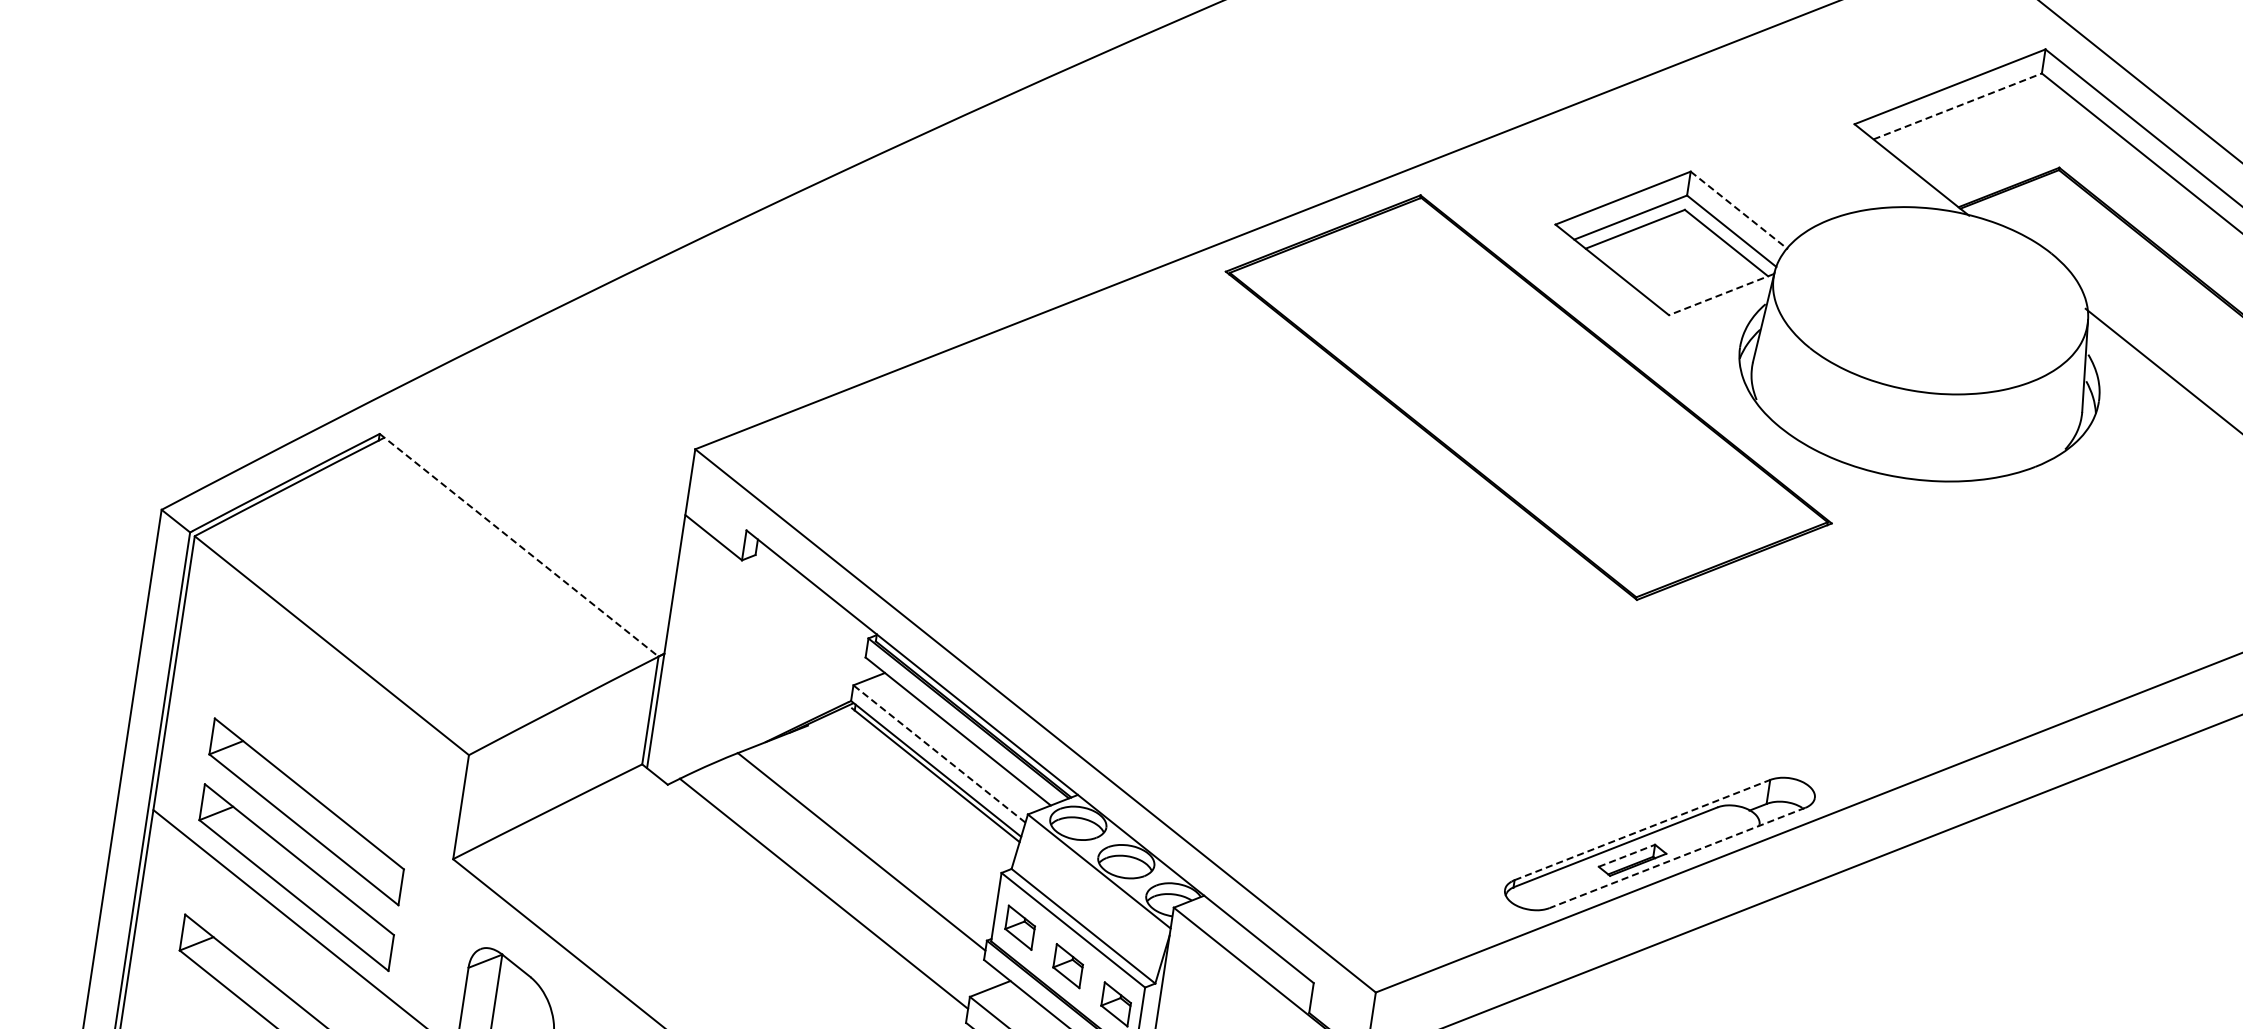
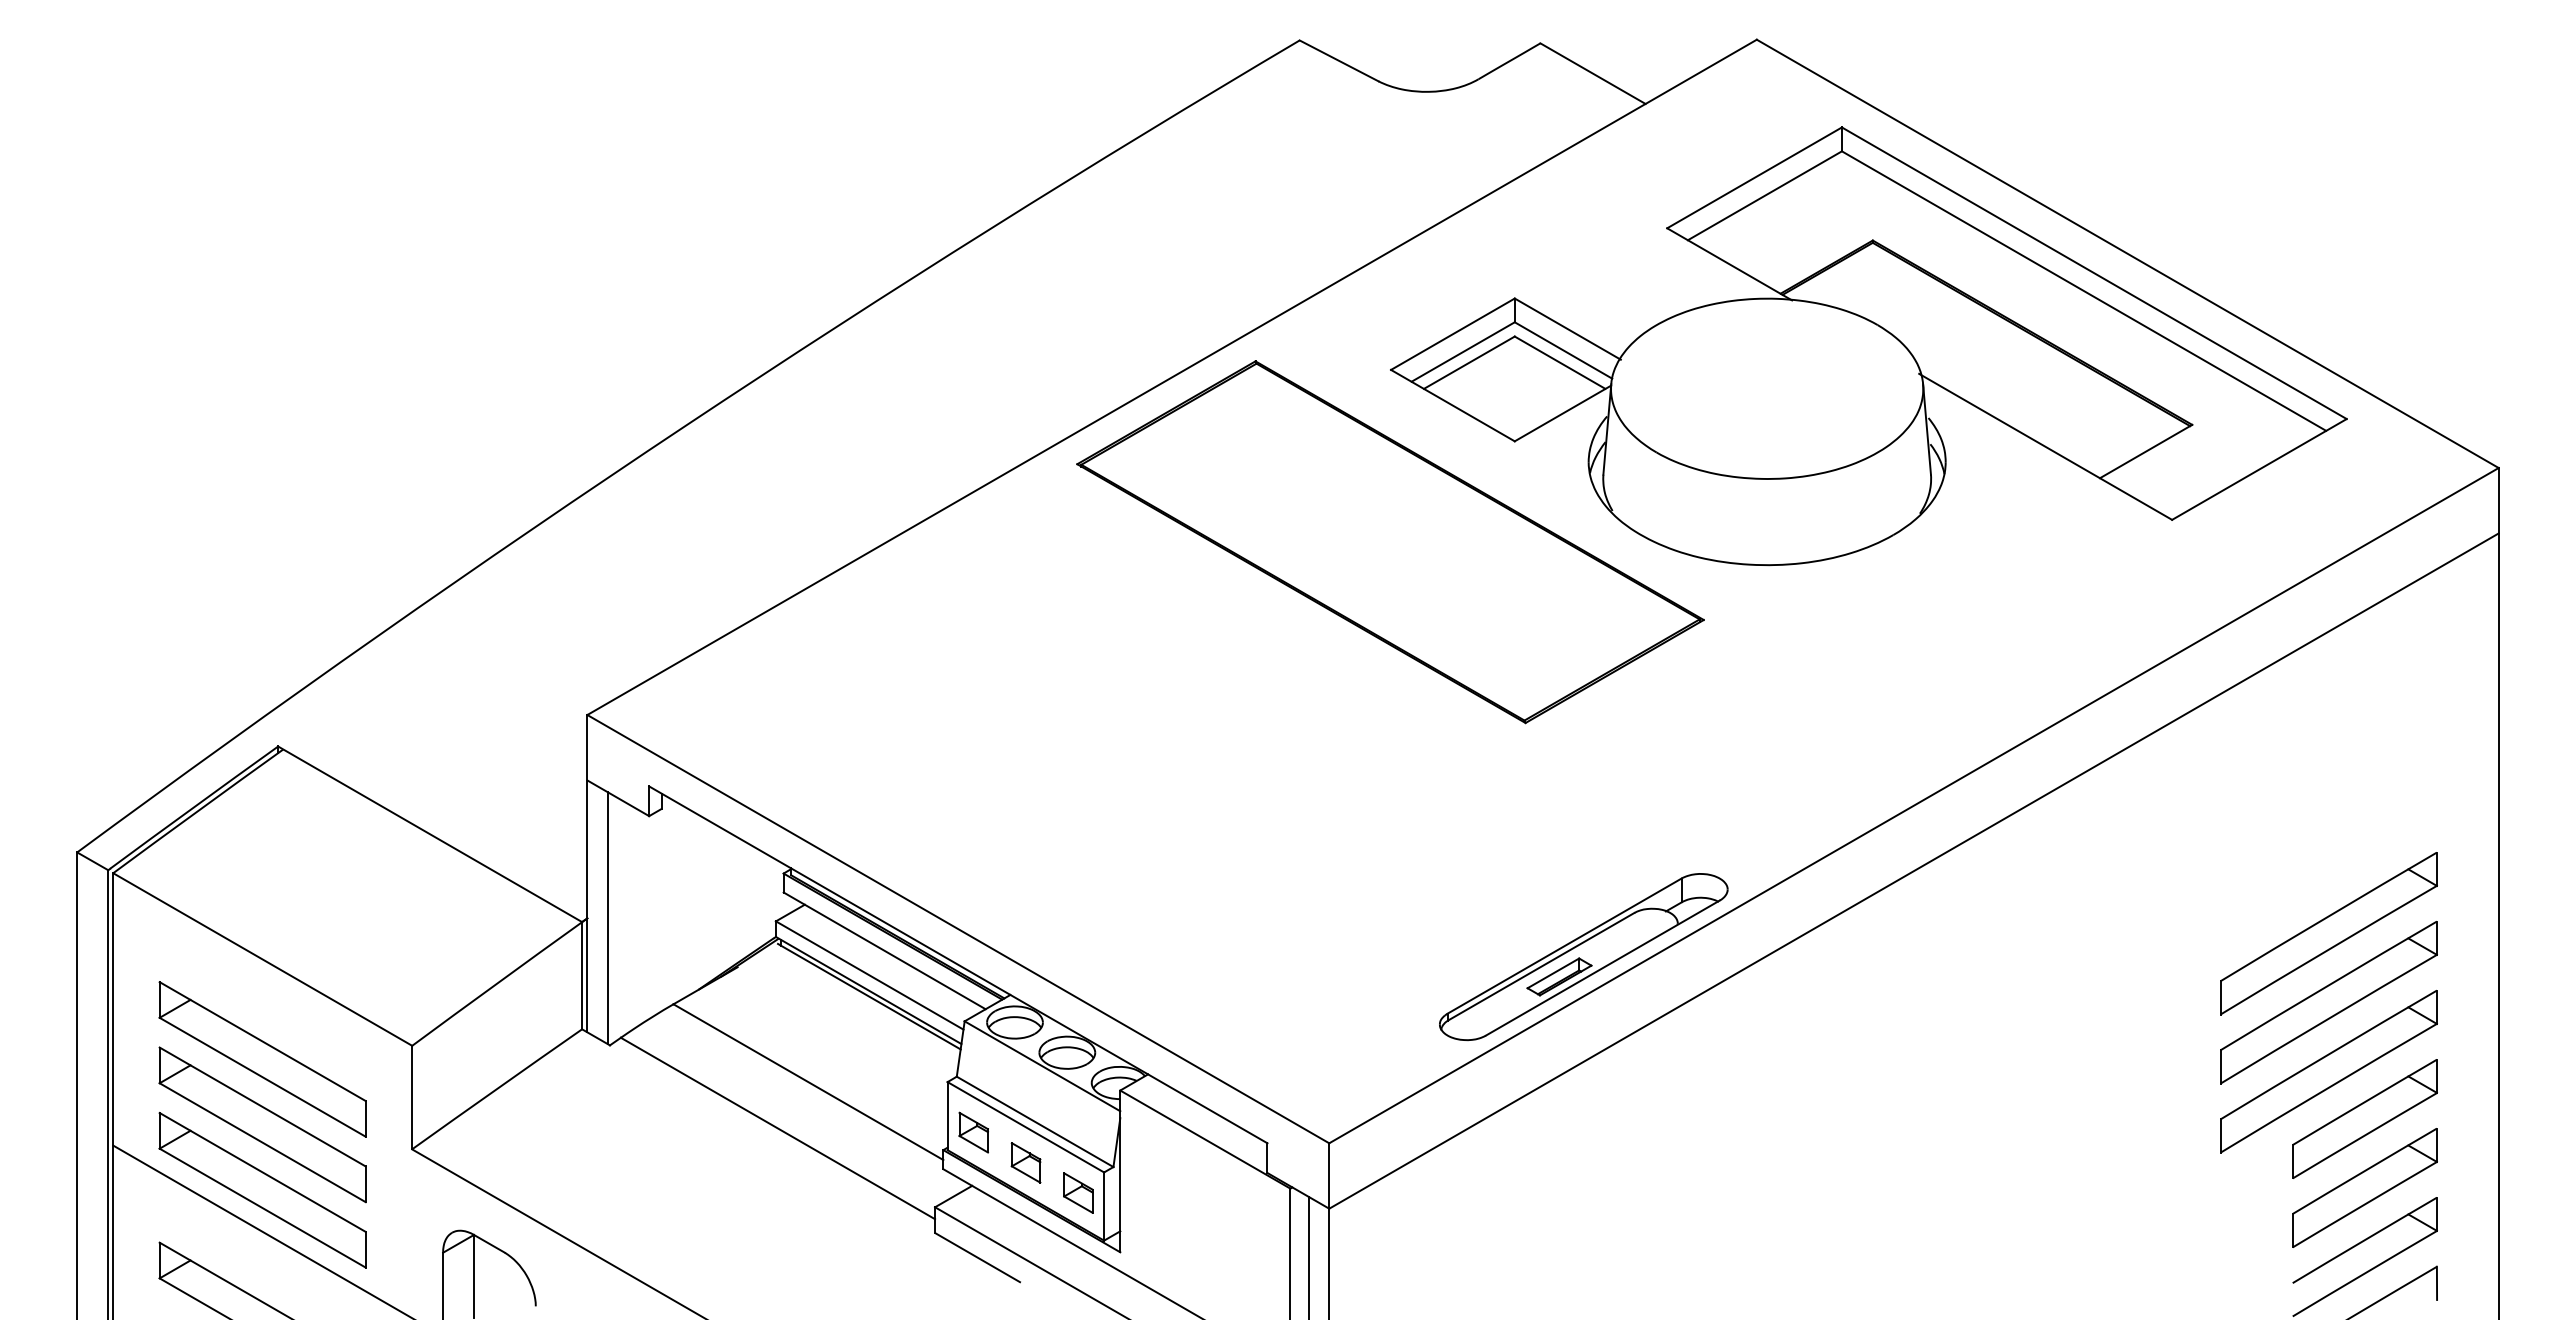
line: (1957, 106) -> (1764, 195), dashed -> solid
line: (1739, 210) -> (1568, 329), dashed -> solid
line: (1721, 294) -> (1562, 413), dashed -> solid
line: (519, 545) -> (430, 834), dashed -> solid
line: (684, 656) -> (607, 918), added
part: (316, 746) -> (262, 1059), added
line: (939, 753) -> (869, 975), dashed -> solid
line: (1643, 829) -> (1565, 945), dashed -> solid
line: (1627, 855) -> (1553, 973), dashed -> solid
line: (1677, 858) -> (1602, 968), dashed -> solid

